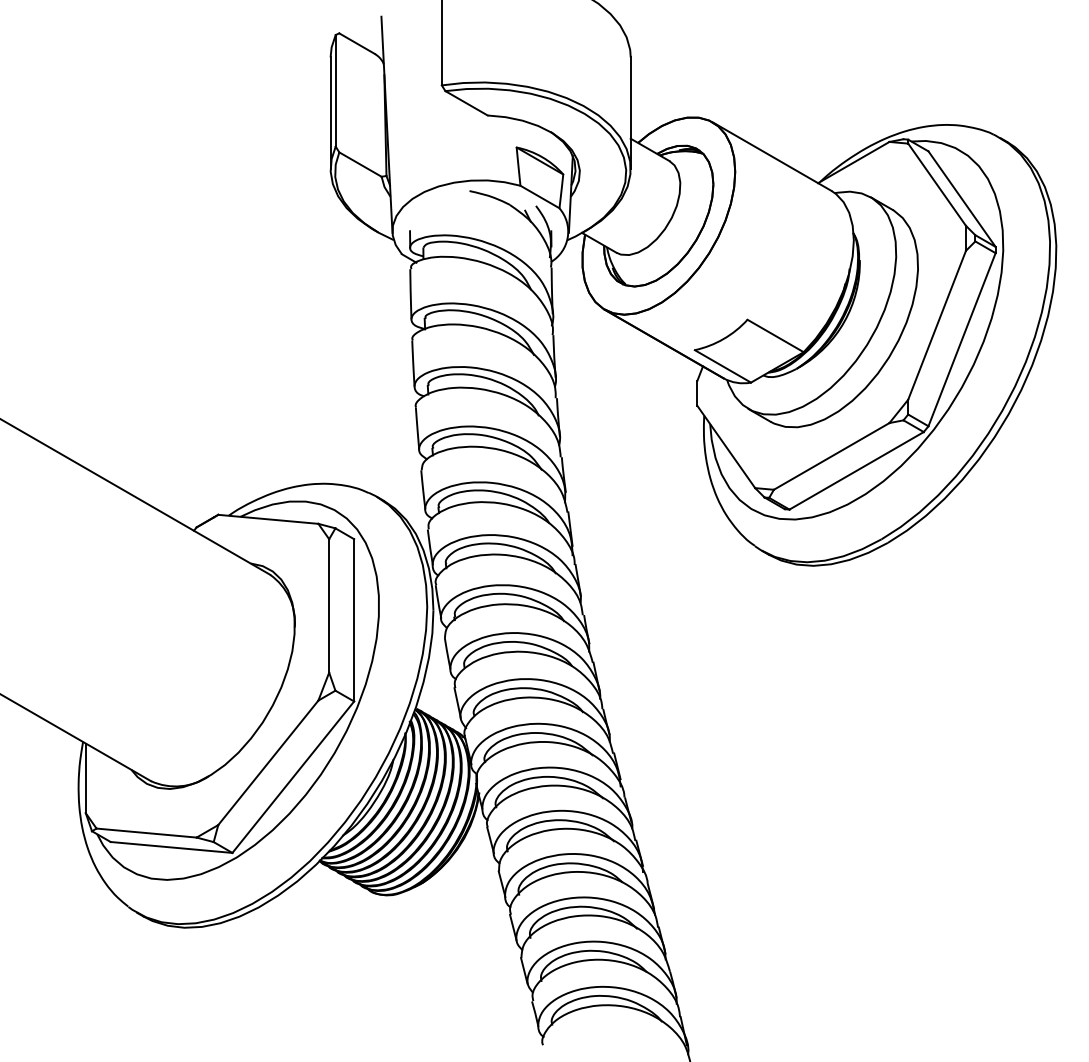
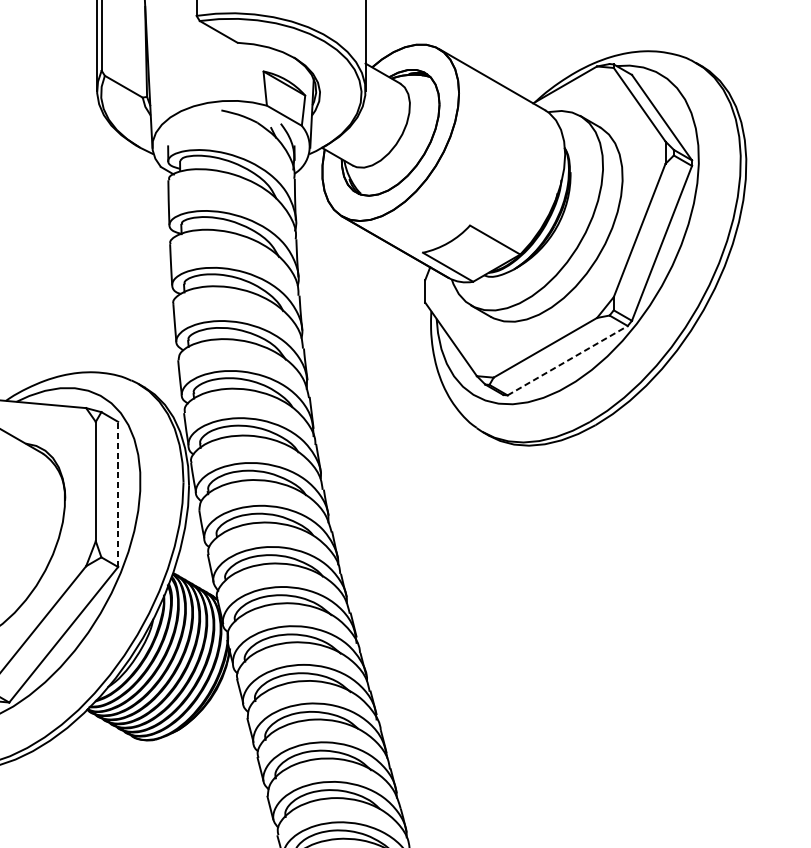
line: (856, 470) -> (567, 360), solid -> dashed
line: (354, 619) -> (118, 493), solid -> dashed

